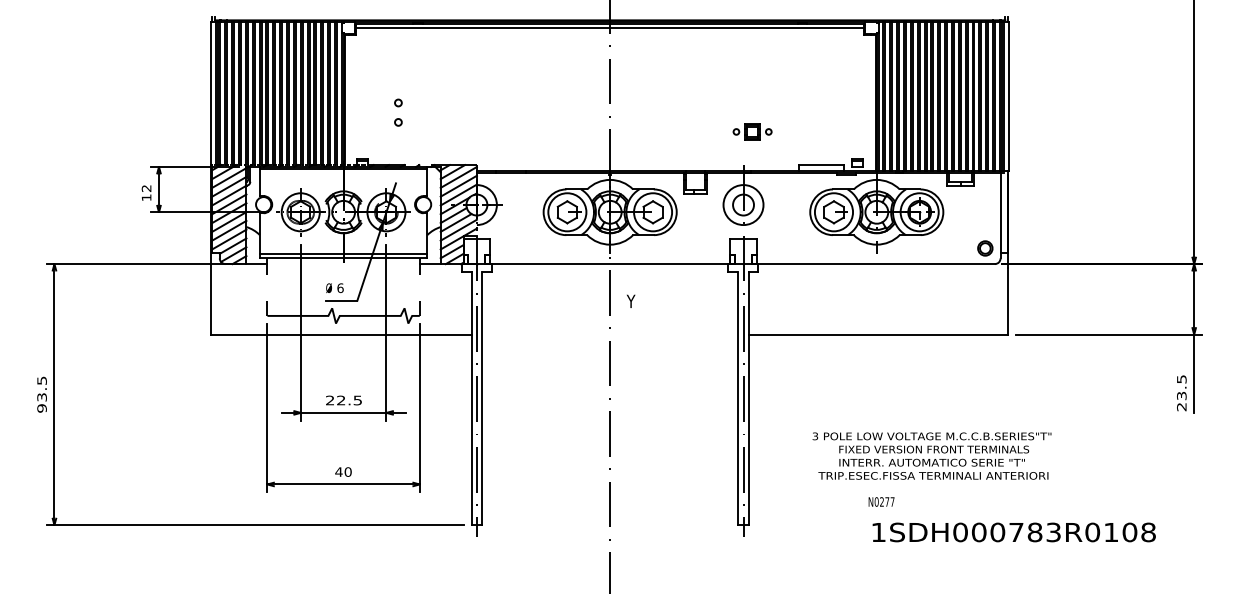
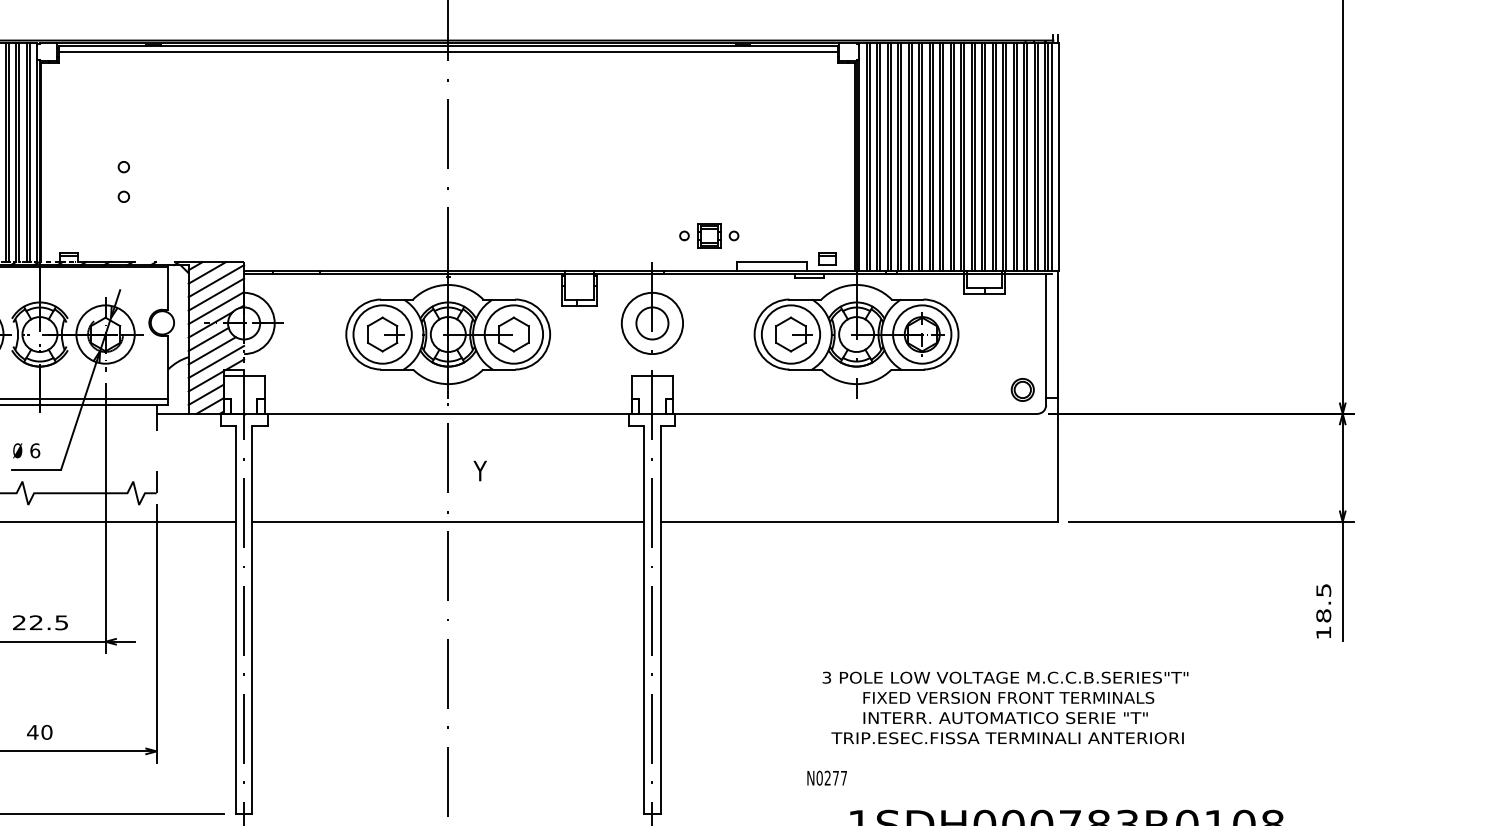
part: (752, 131) -> (709, 235), moved
line: (610, 334) -> (448, 521), added
text: (1181, 401) -> (1323, 624), 23.5 -> 18.5
text: (931, 455) -> (1004, 707), moved
text: (881, 501) -> (827, 777), moved

